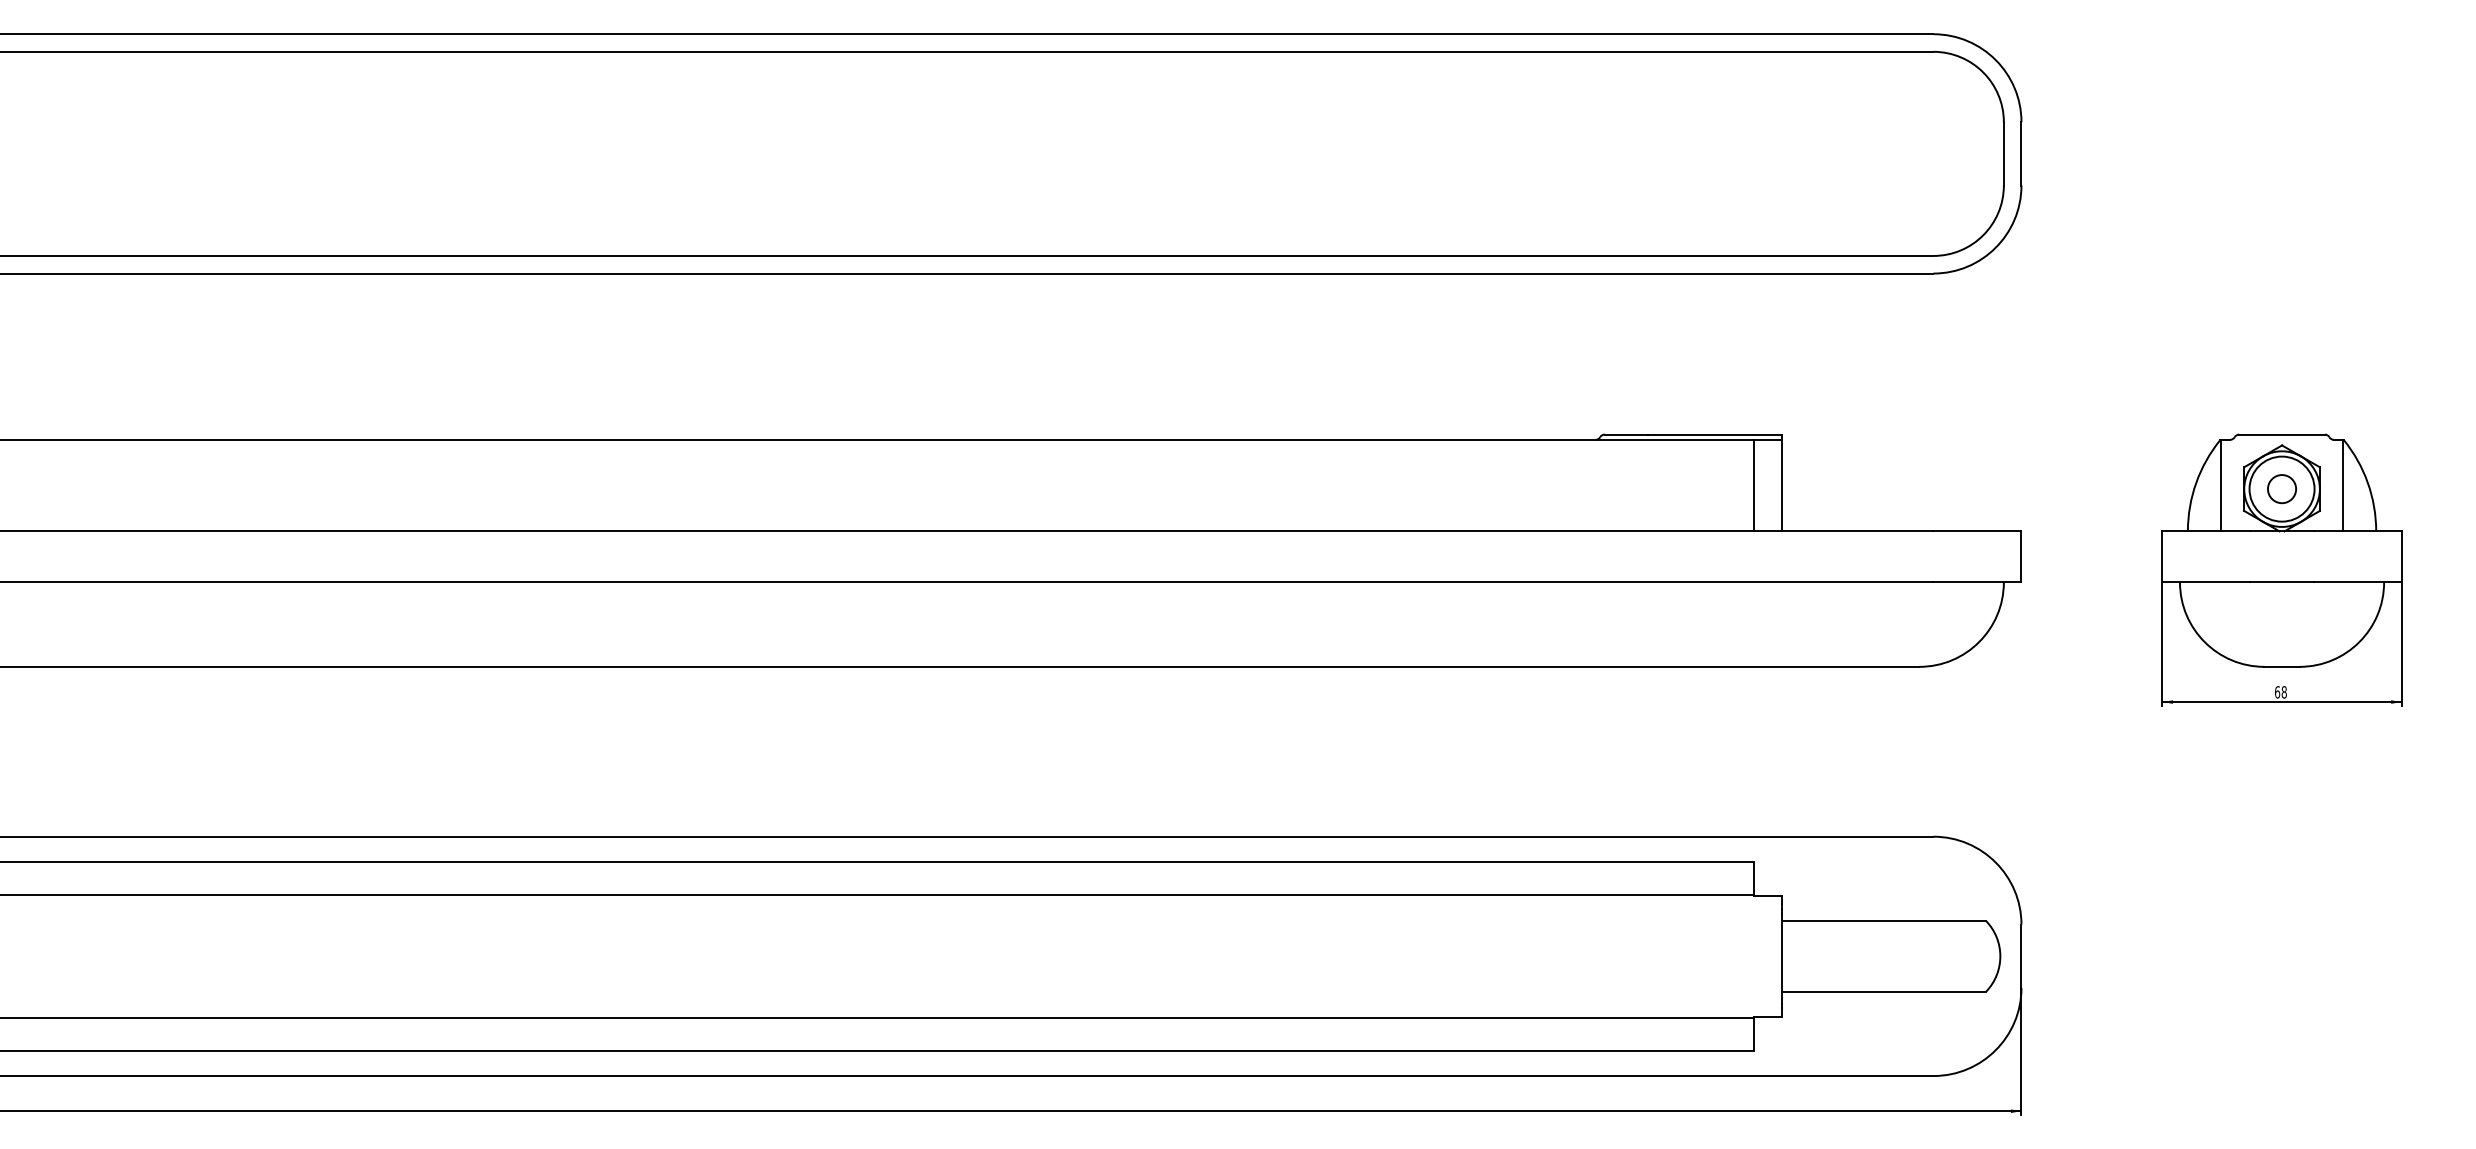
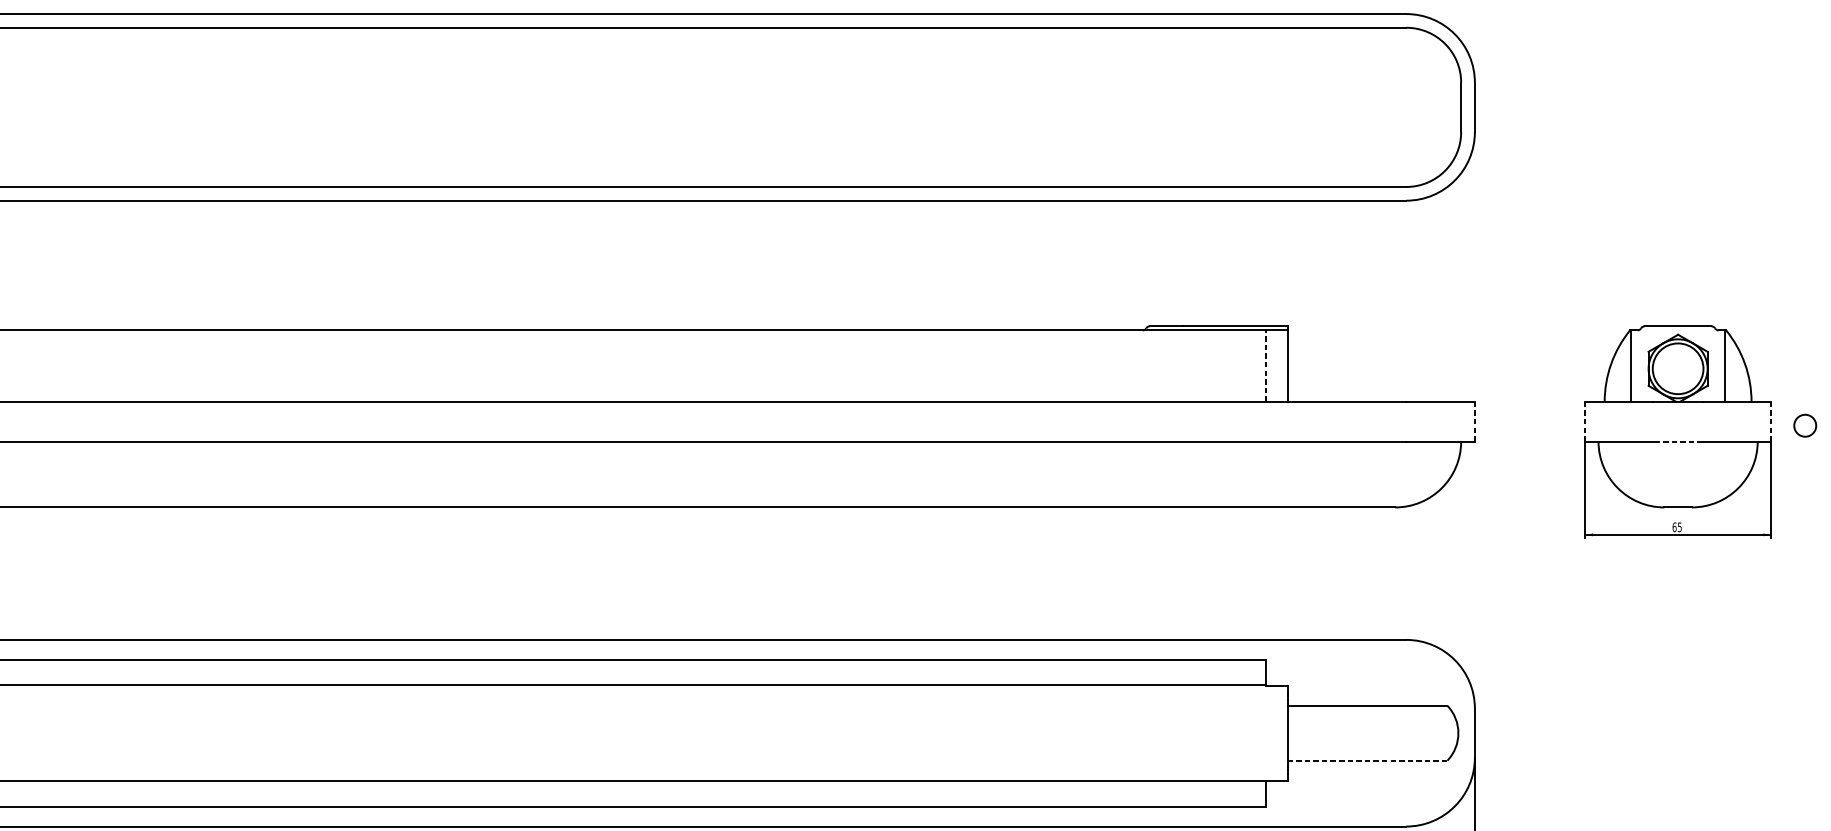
line: (1753, 485) -> (1265, 365), solid -> dashed
circle: (2281, 489) -> (1804, 426), moved
line: (2021, 556) -> (1474, 421), solid -> dashed
line: (2162, 556) -> (1584, 421), solid -> dashed
line: (2401, 556) -> (1771, 421), solid -> dashed
line: (2282, 582) -> (1678, 441), solid -> dashed
text: (2283, 692) -> (1679, 527), 68 -> 65
line: (1883, 991) -> (1367, 760), solid -> dashed

